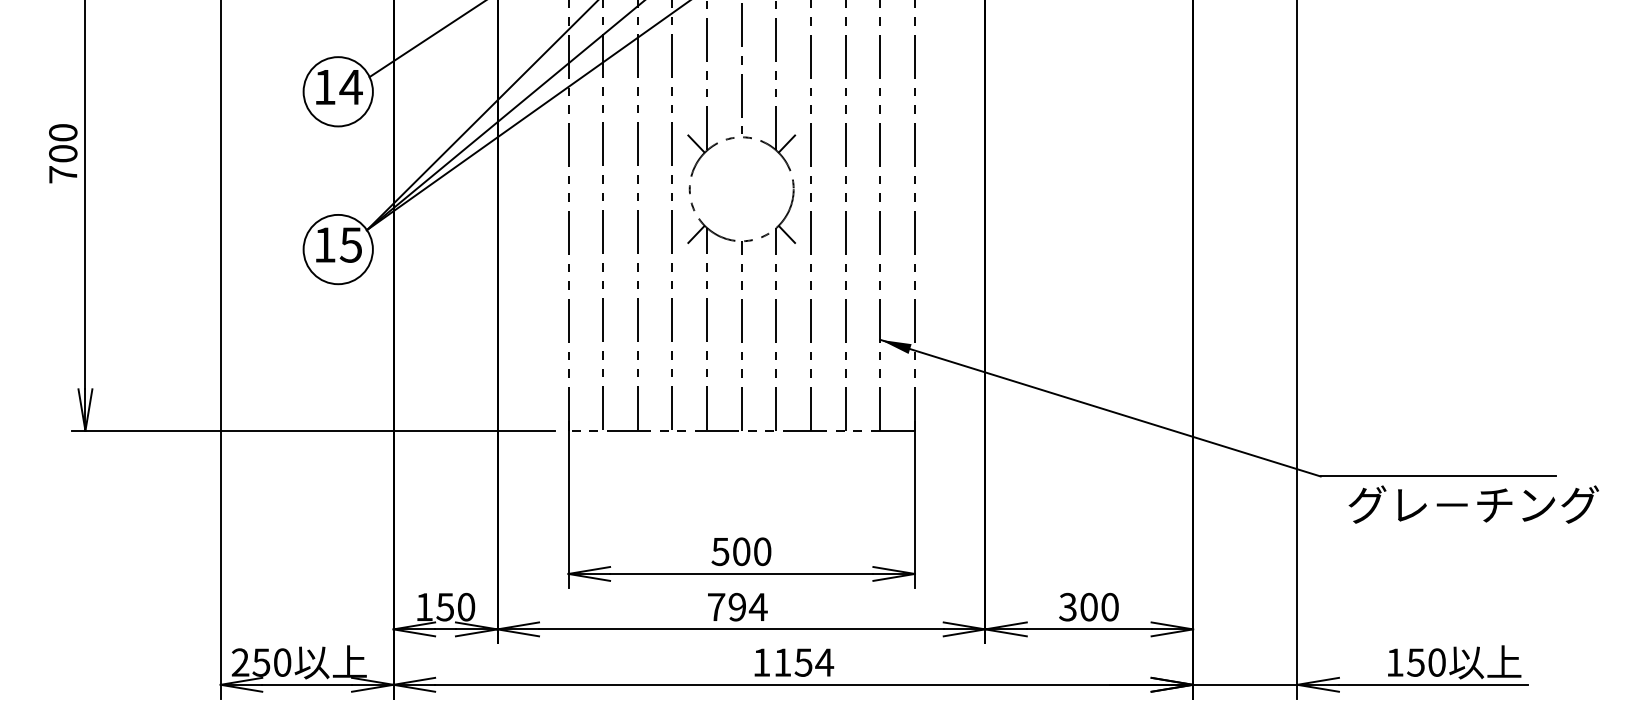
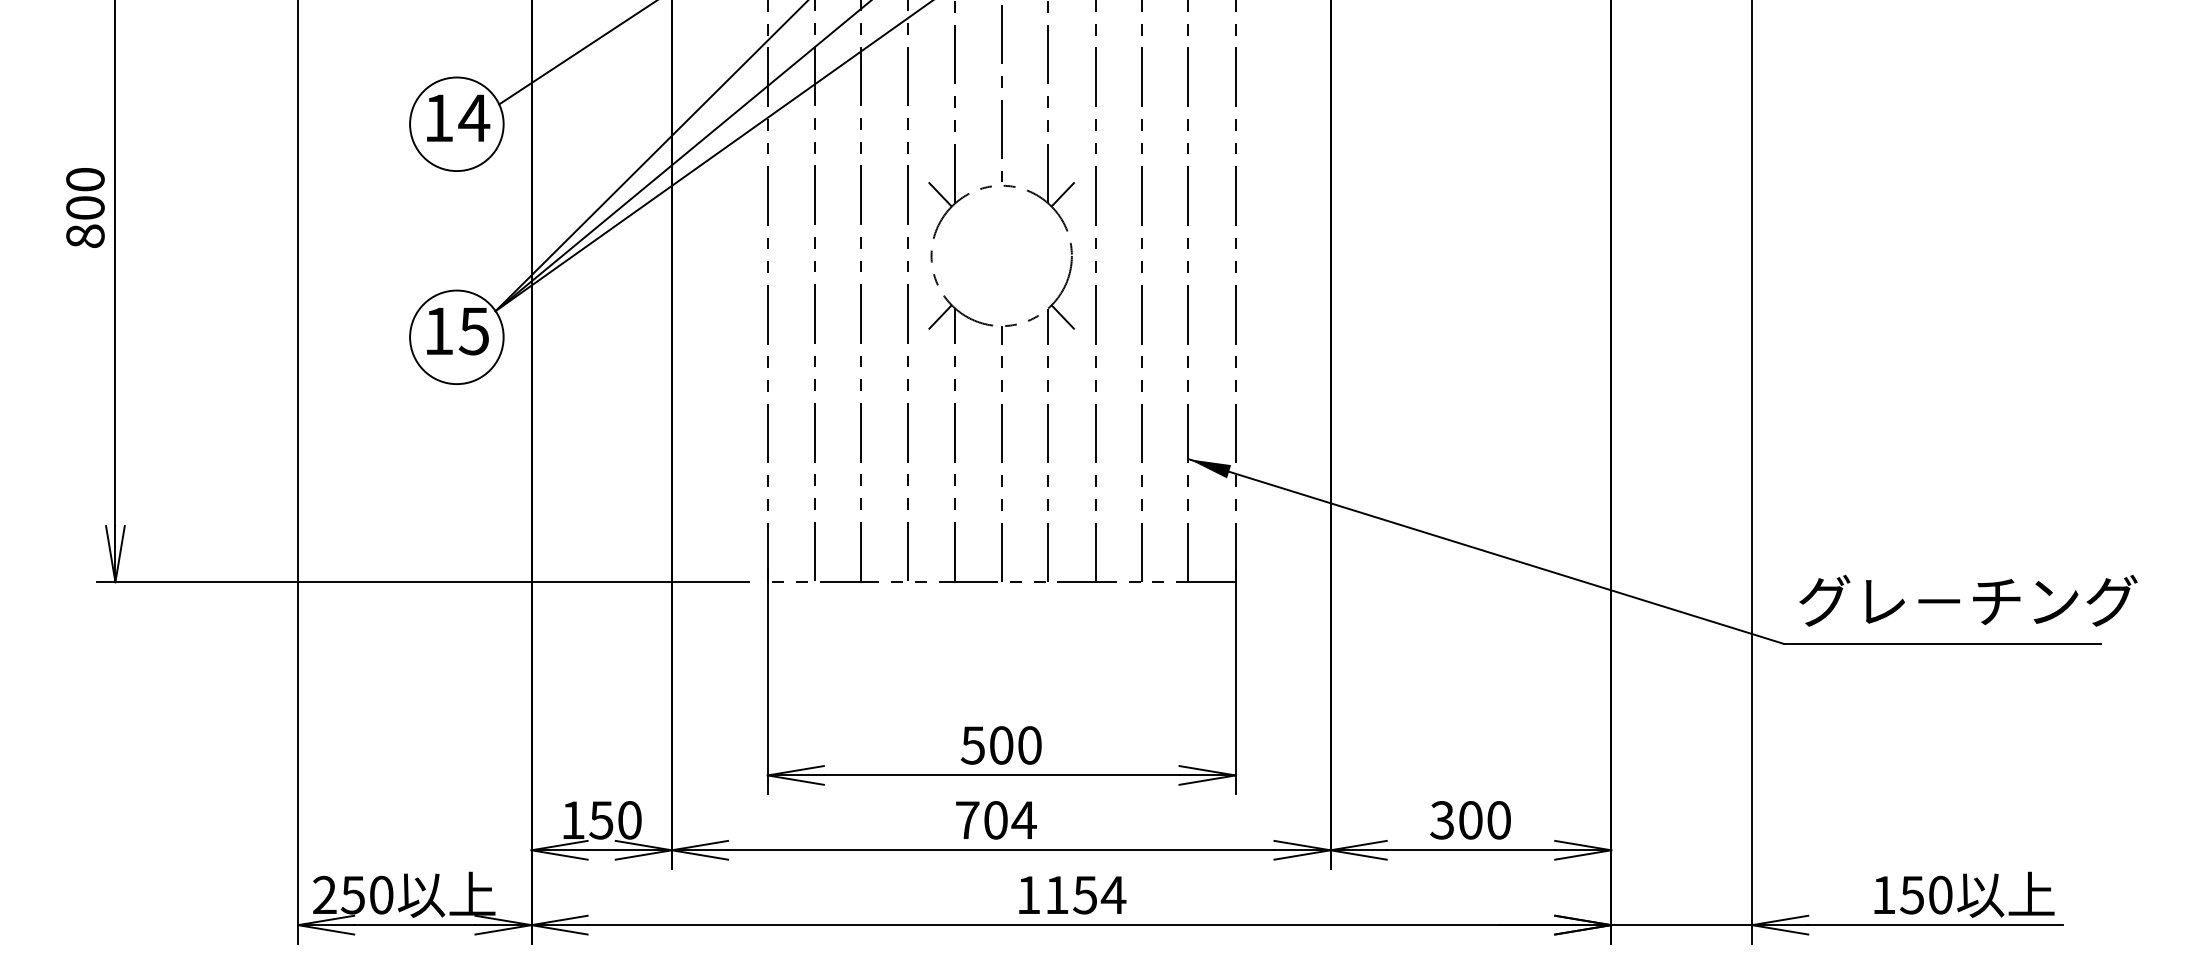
text: (63, 174) -> (85, 235), 700 -> 800
text: (1473, 504) -> (1968, 600), moved
text: (737, 607) -> (995, 820), 794 -> 704

